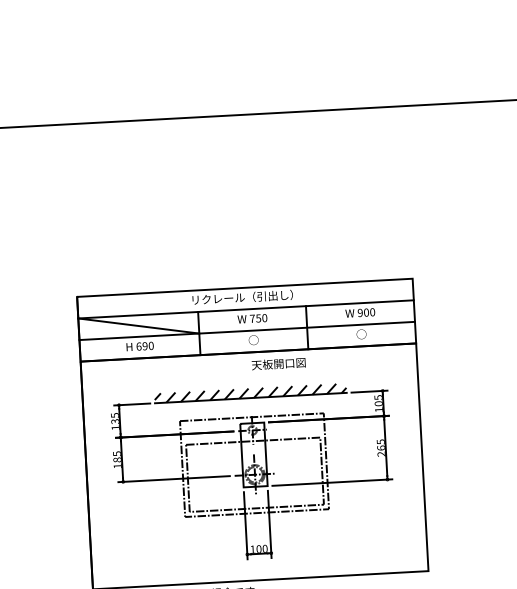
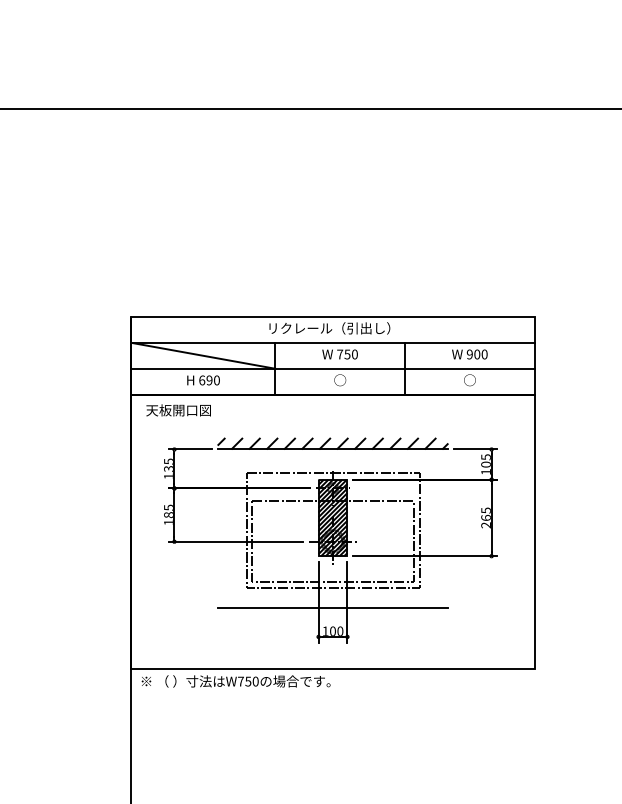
text: (278, 364) -> (178, 410), moved
hatch: (253, 454) -> (332, 517), added
line: (257, 530) -> (332, 608), added

